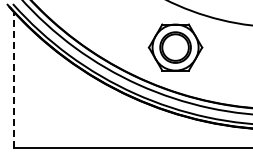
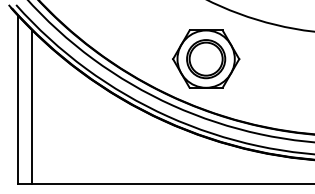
part: (175, 47) -> (206, 59), moved
line: (14, 80) -> (18, 100), dashed -> solid
line: (26, 85) -> (33, 106), added

